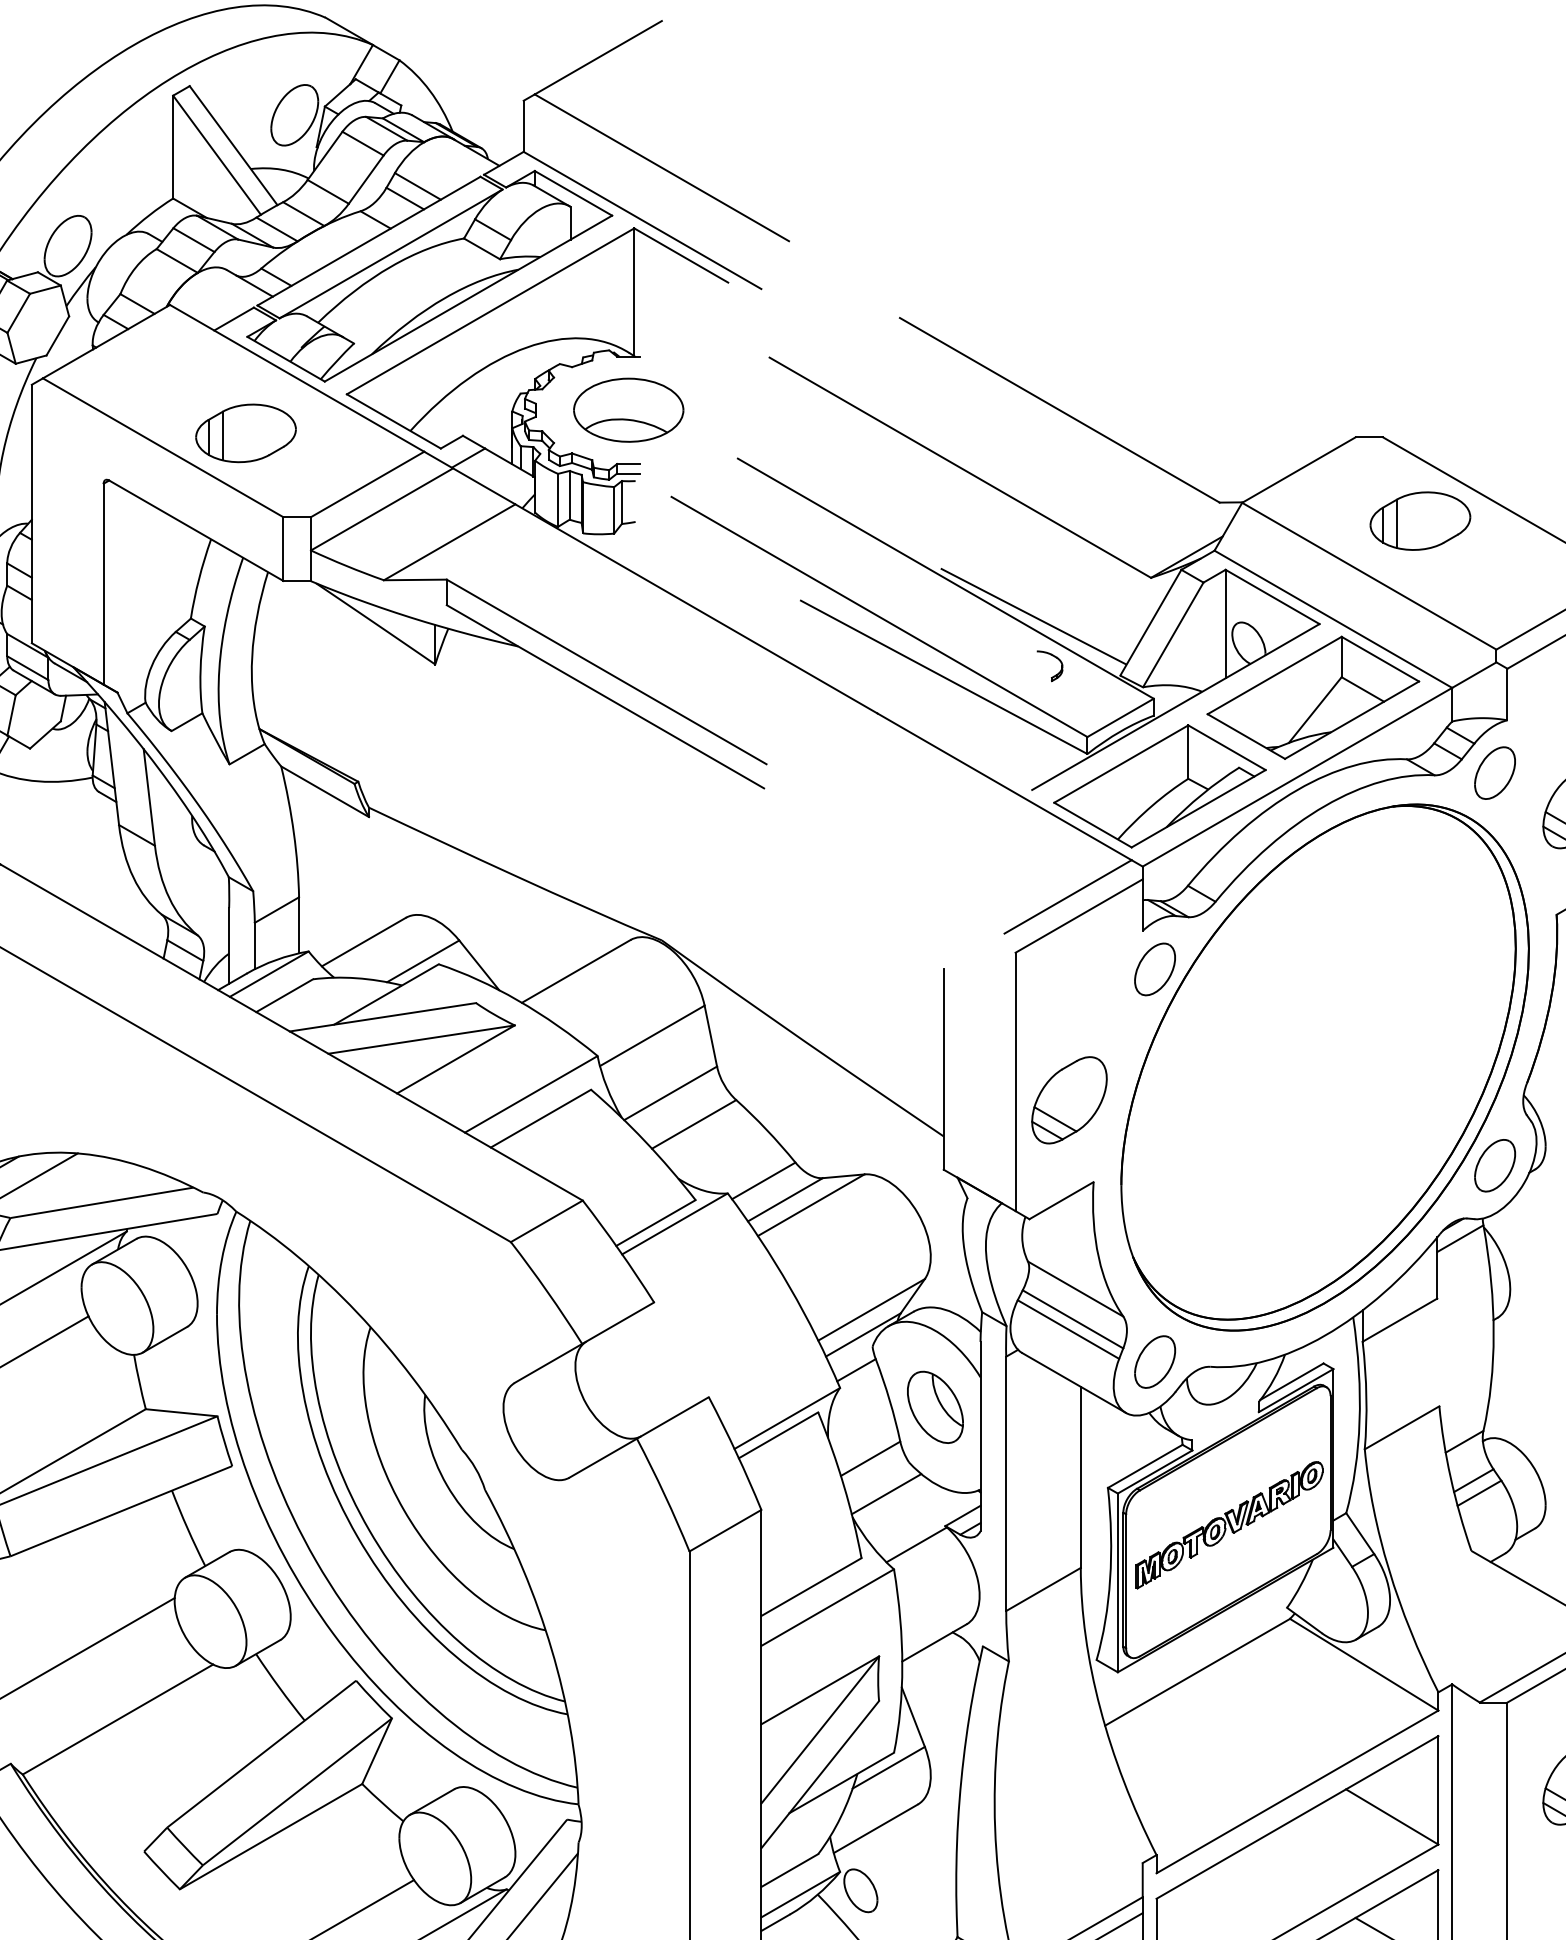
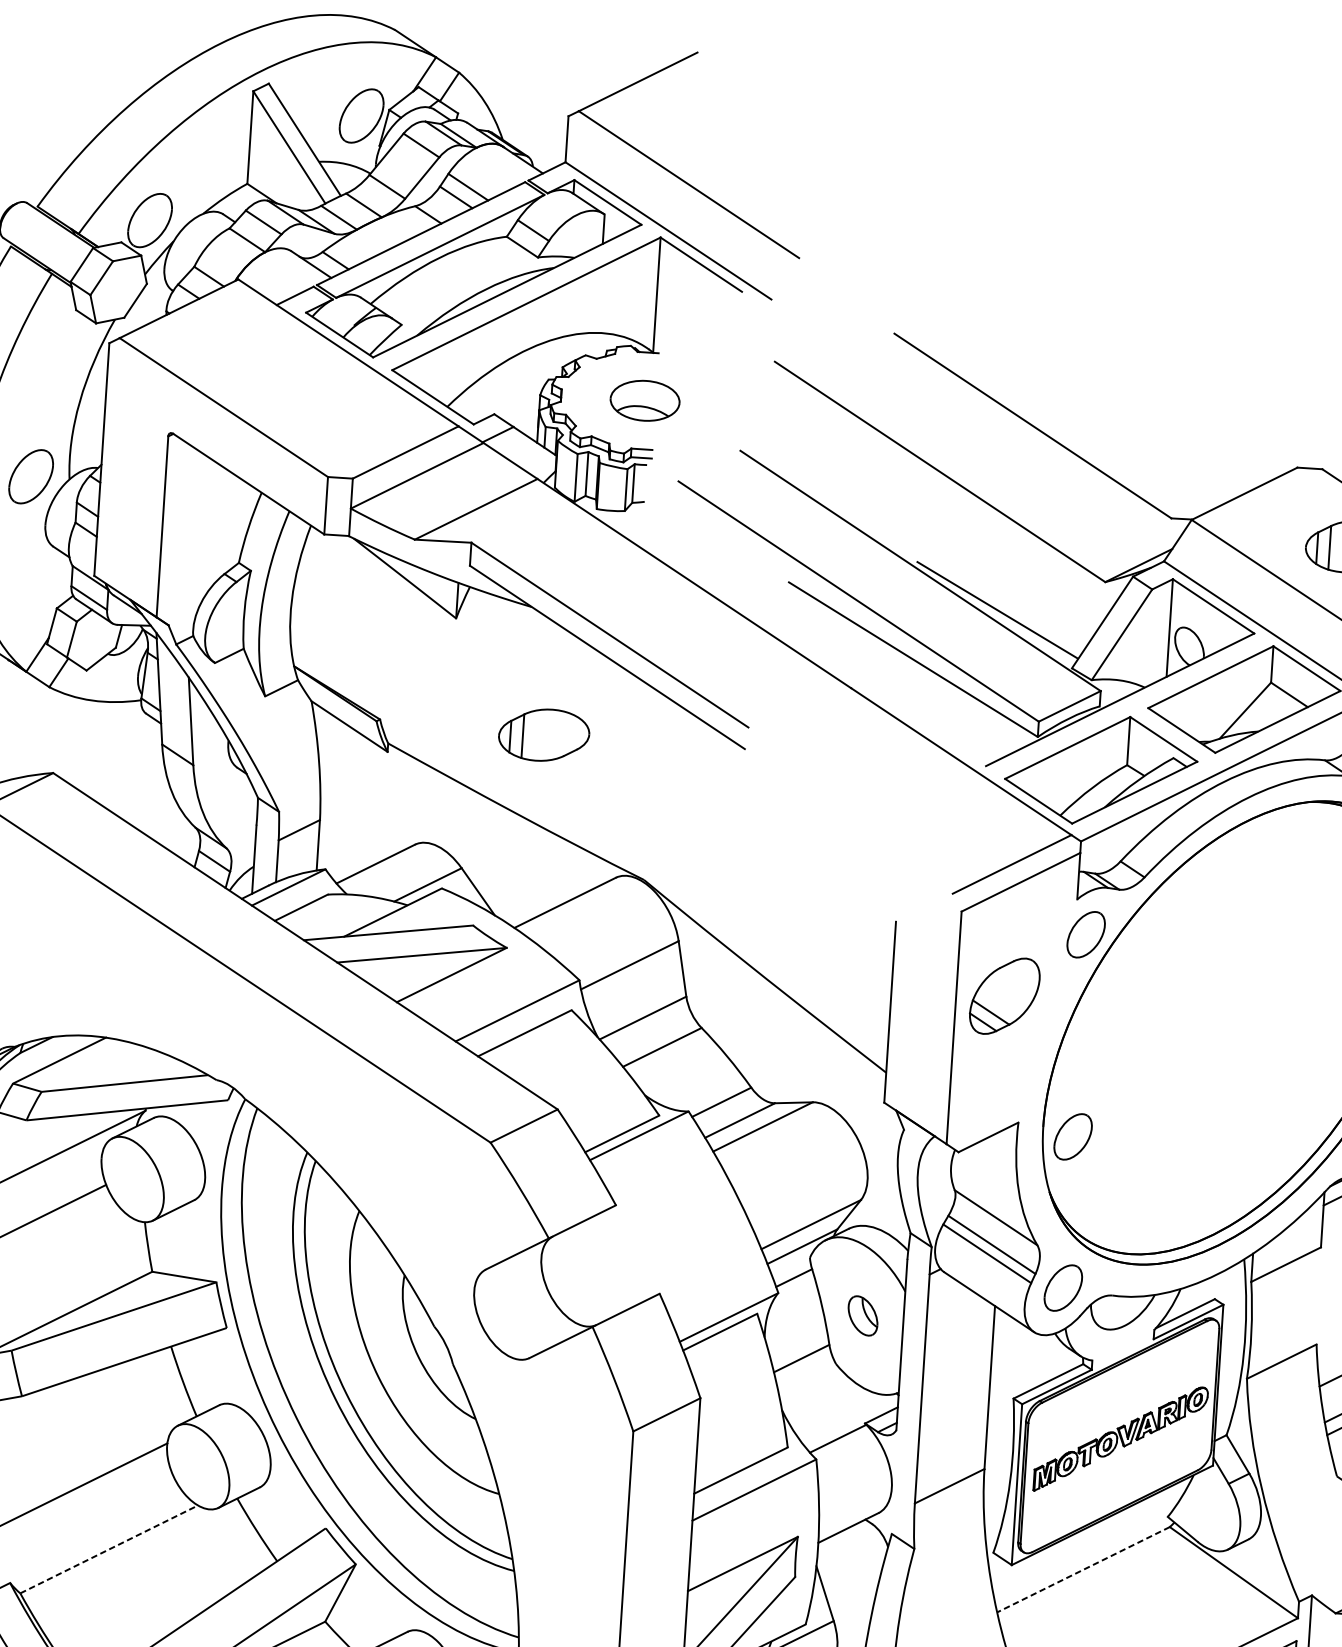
part: (628, 409) -> (644, 400), size x0.7
part: (245, 433) -> (543, 735), moved
part: (1053, 675) -> (1011, 664), removed
part: (1069, 1100) -> (1004, 996), moved
part: (1155, 1193) -> (1073, 1136), added
part: (935, 1406) -> (863, 1315), size x0.6
line: (886, 1494) -> (813, 1391), removed
line: (1197, 1672) -> (1083, 1569), solid -> dashed
line: (117, 1719) -> (108, 1549), solid -> dashed

